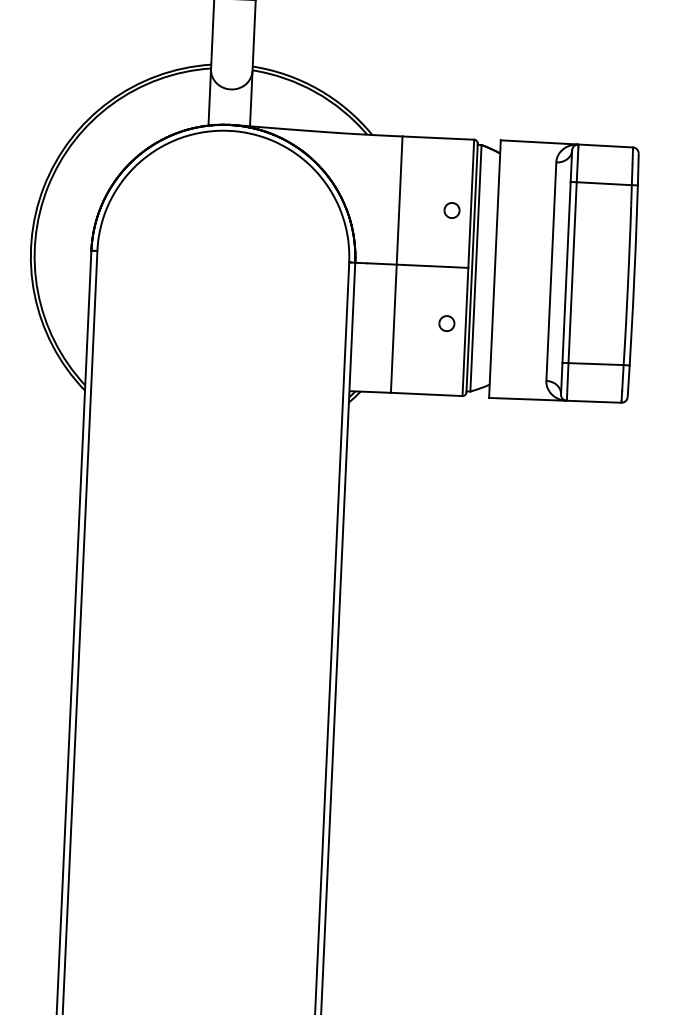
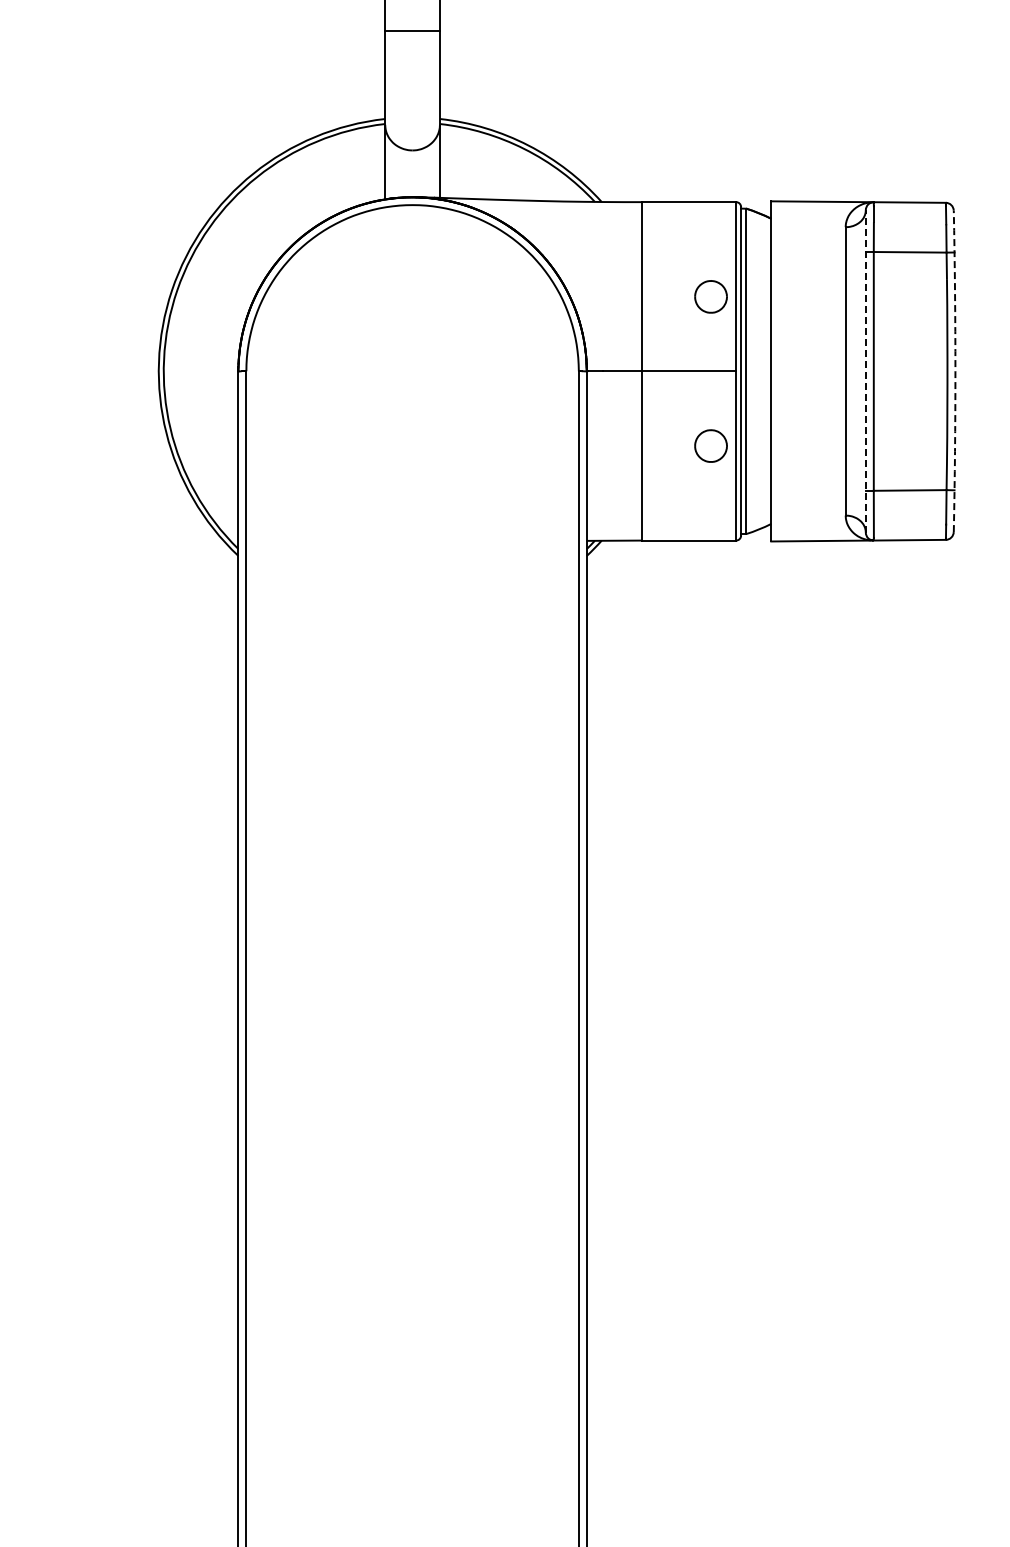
part: (452, 210) -> (711, 296), size x1.6
line: (566, 271) -> (865, 370), solid -> dashed
arc: (634, 275) -> (955, 371), solid -> dashed
part: (447, 323) -> (711, 445), size x1.6

